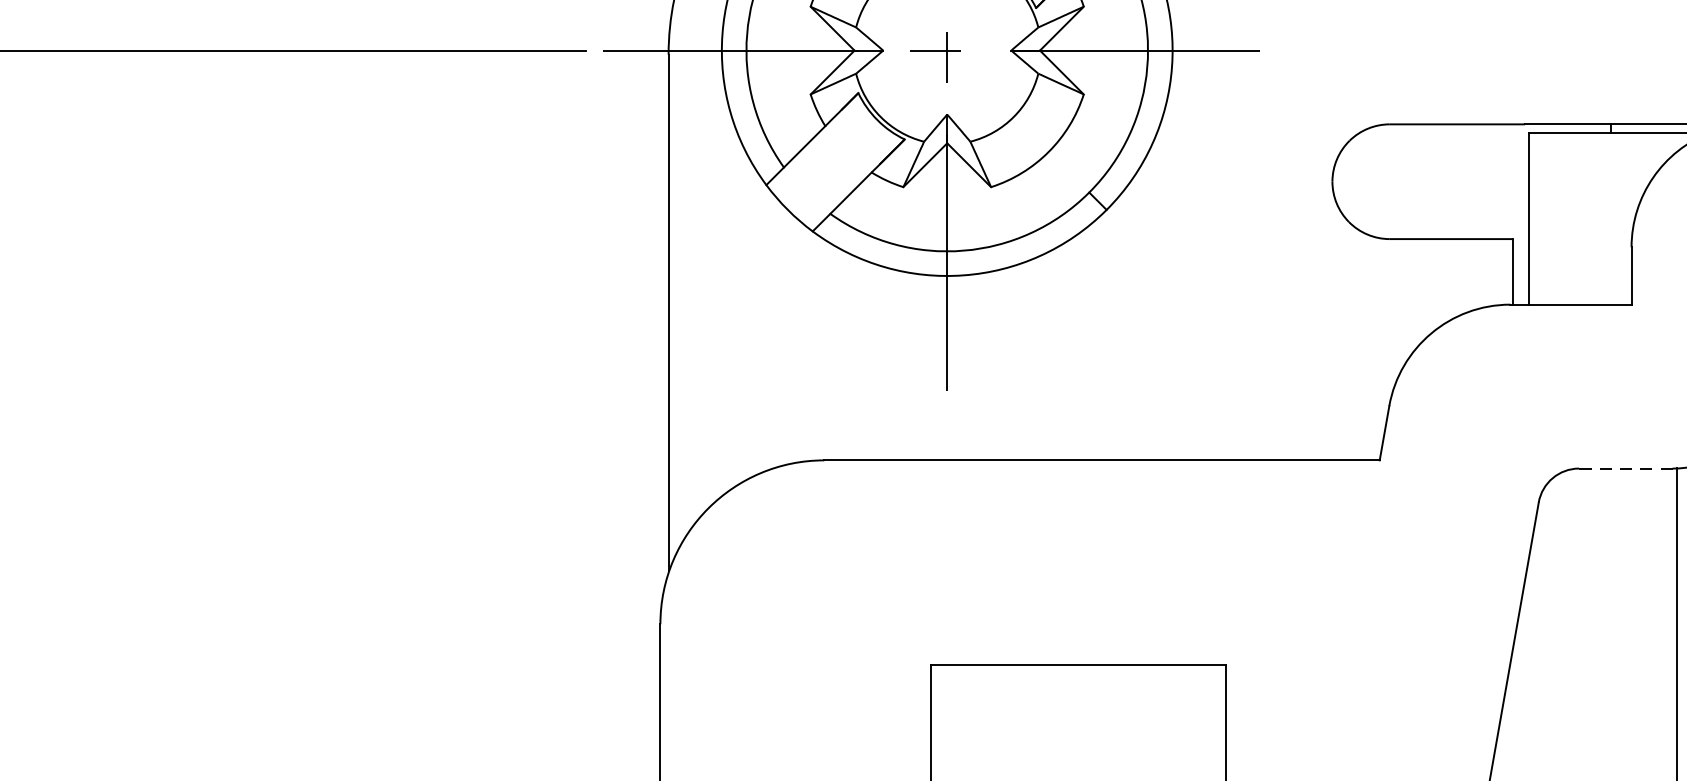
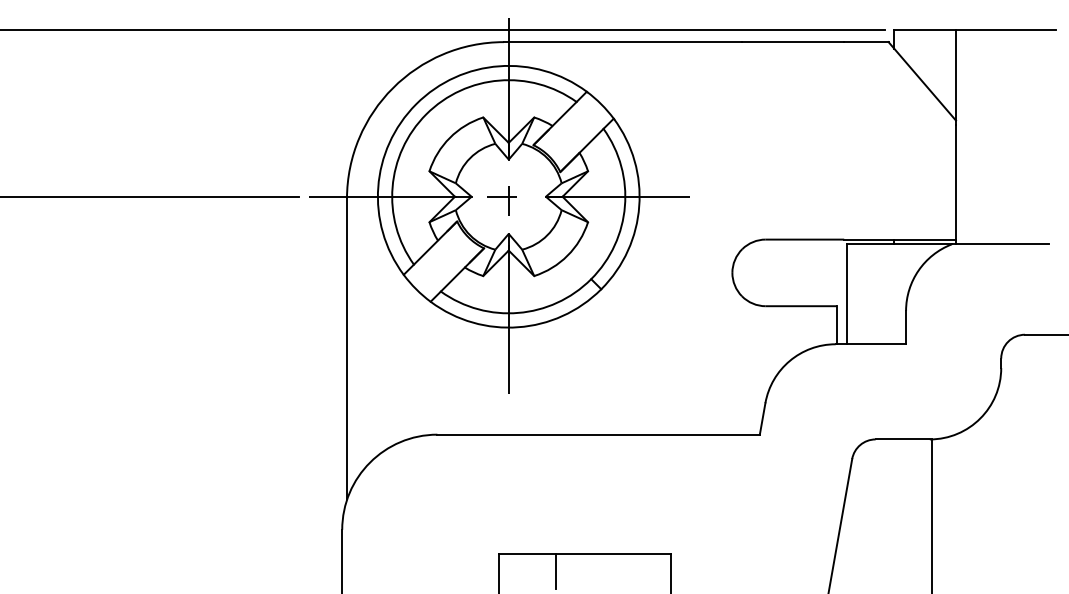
line: (1625, 468) -> (902, 439), dashed -> solid
line: (1029, 696) -> (556, 571), added

